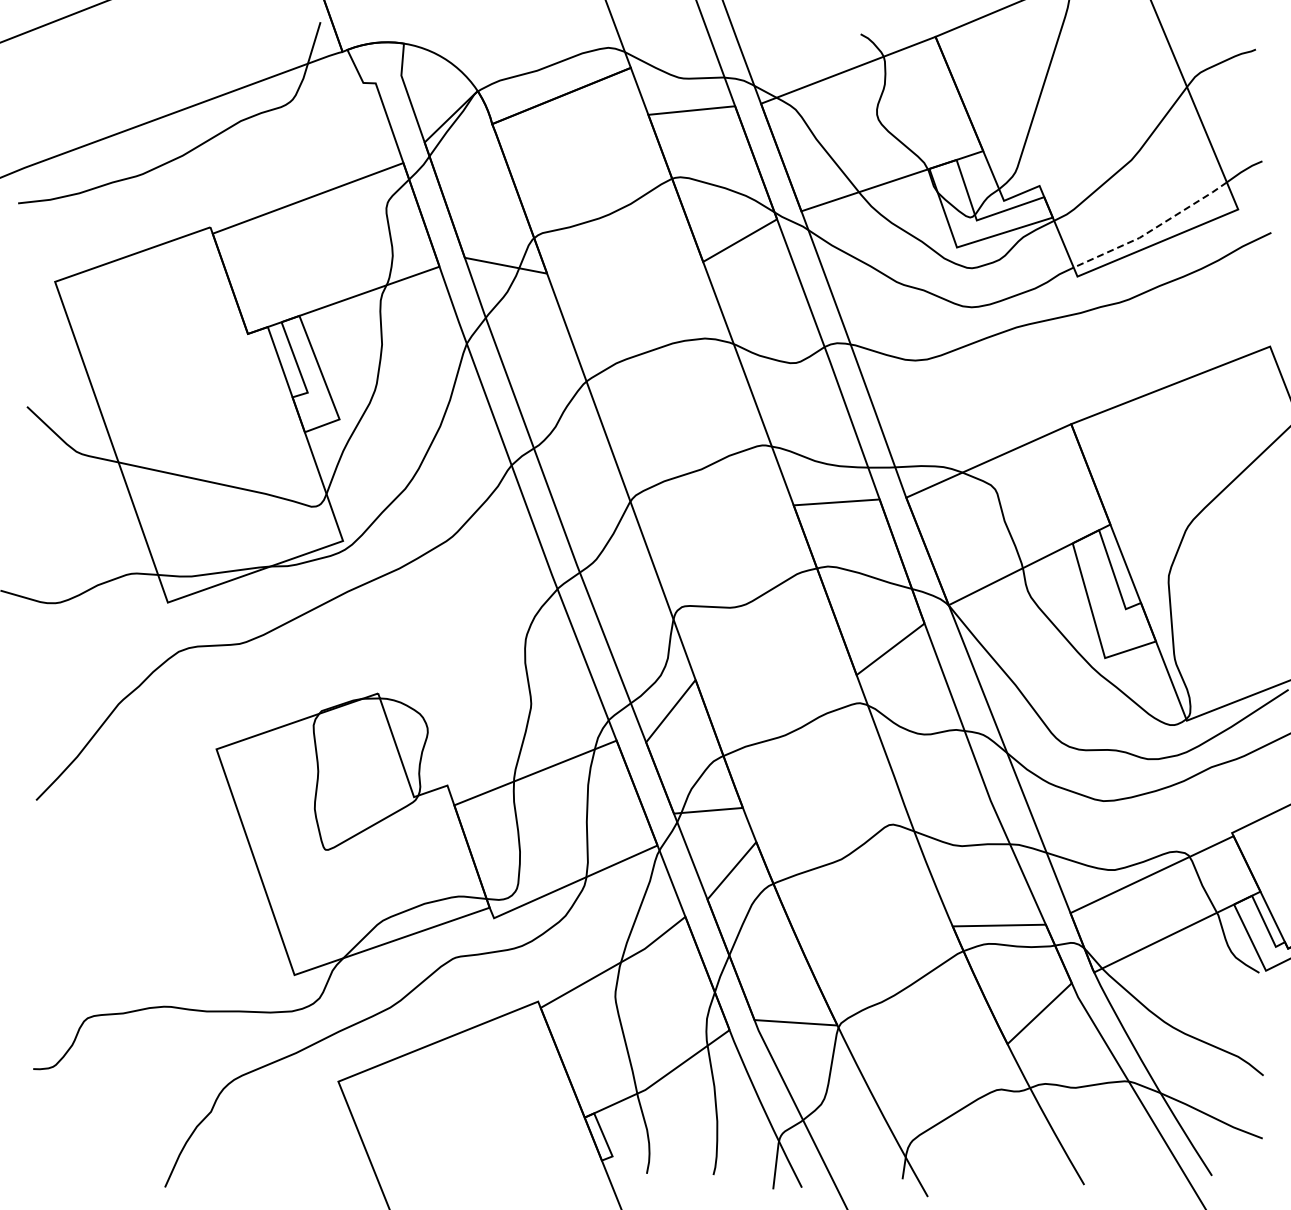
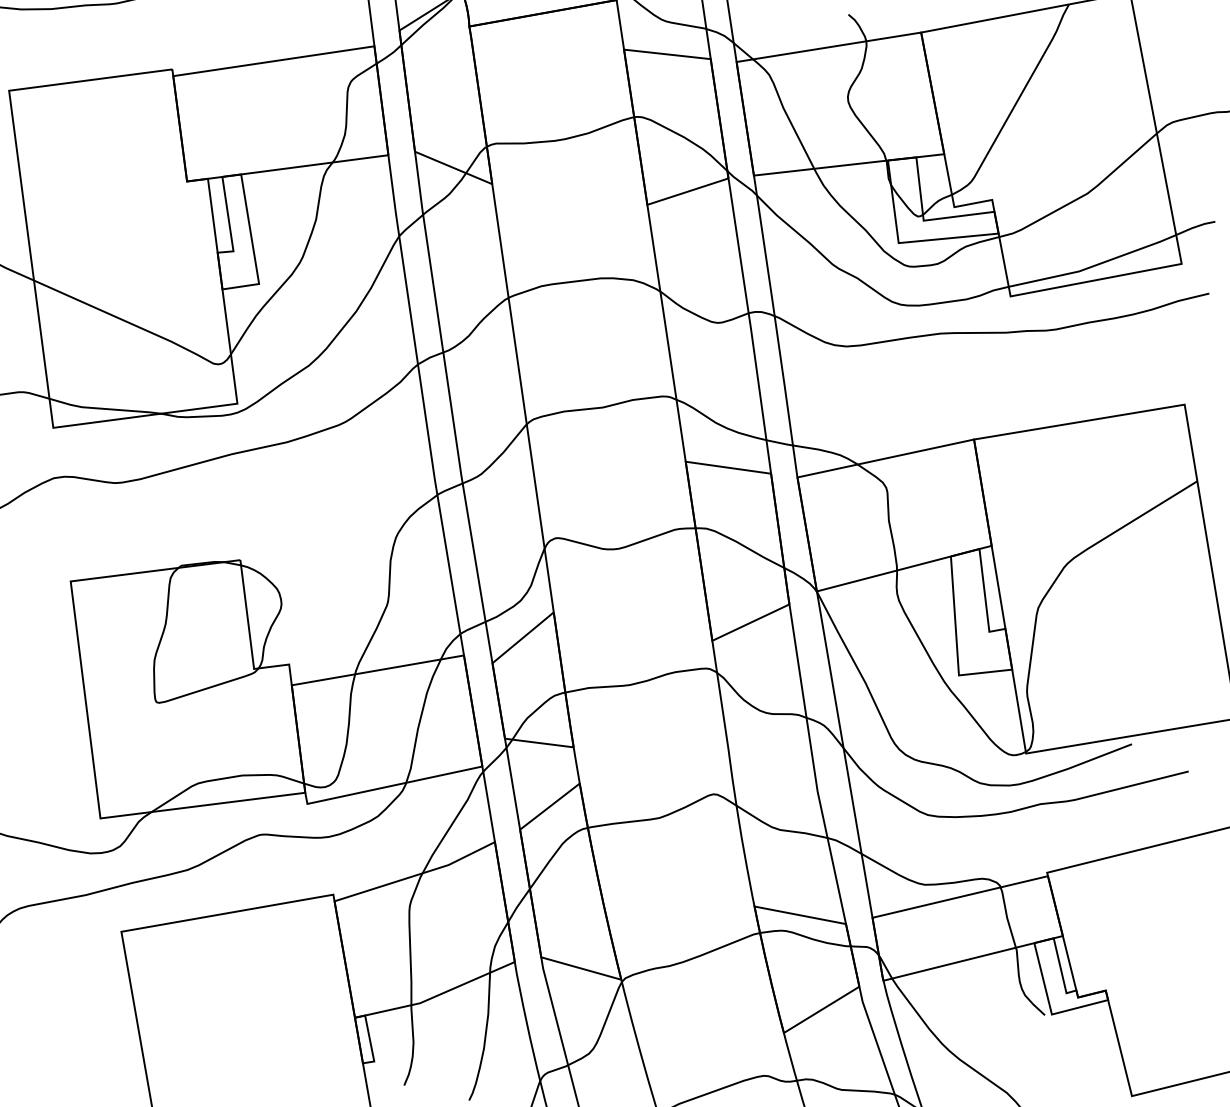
line: (1152, 229) -> (1093, 265), dashed -> solid

